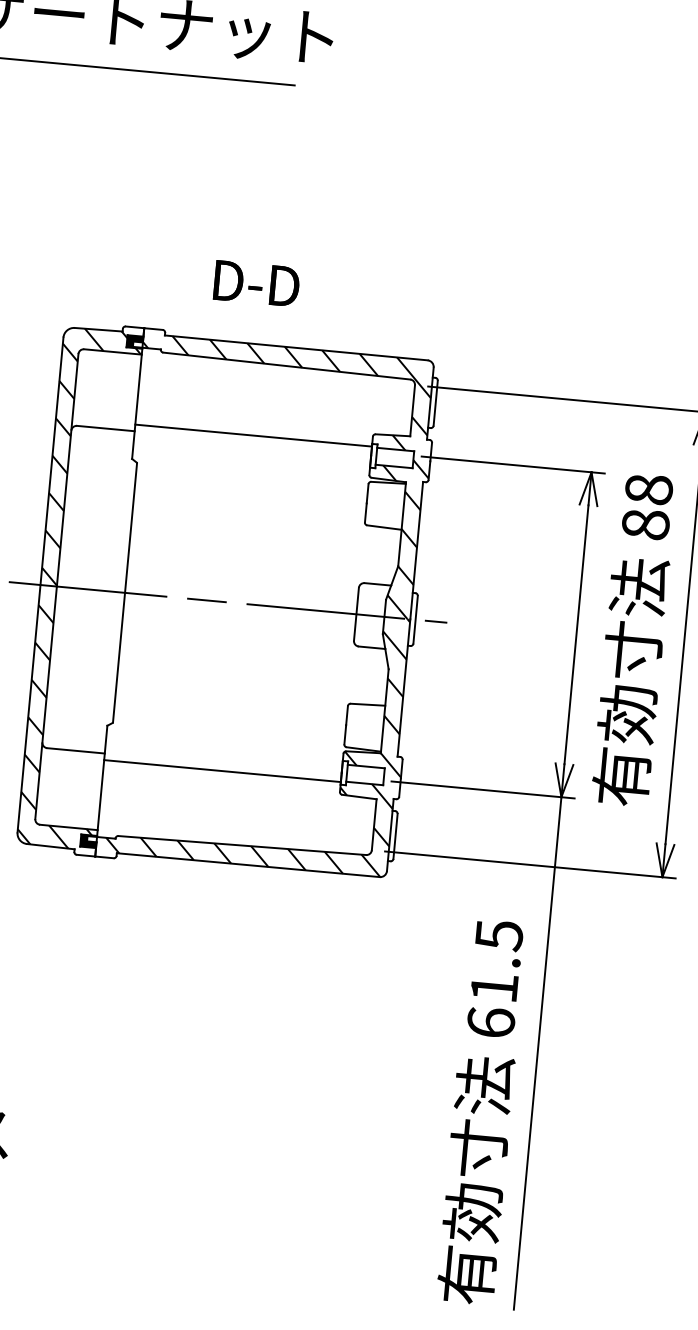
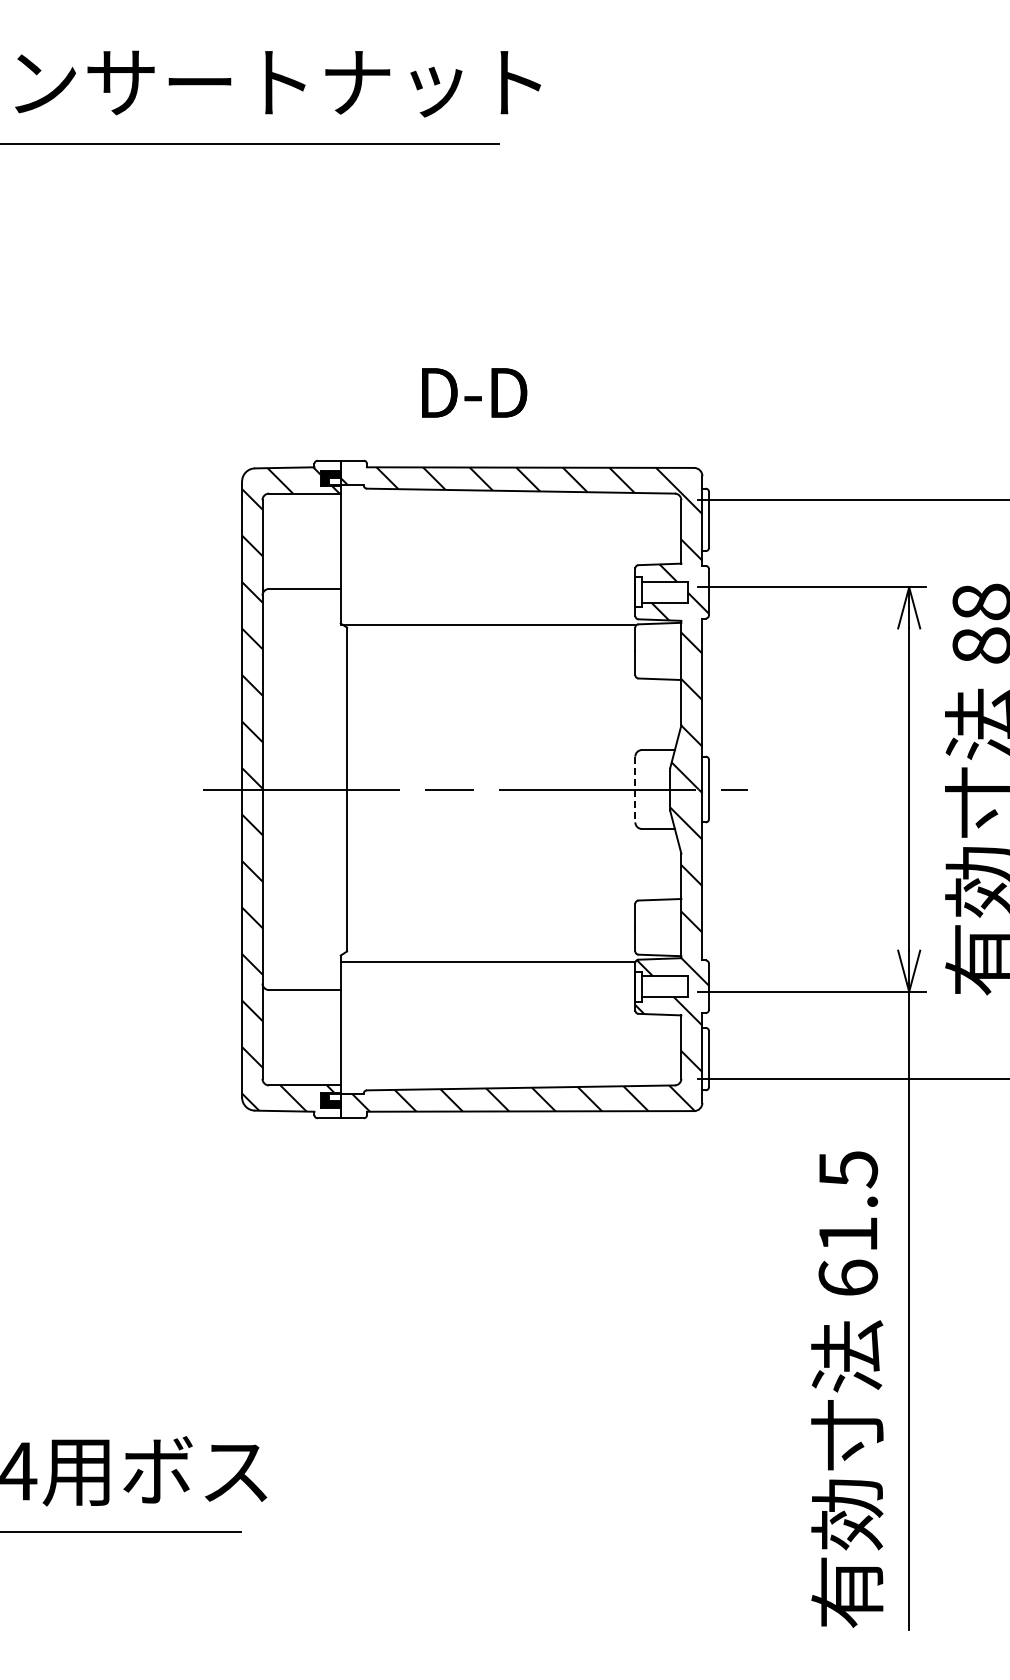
line: (253, 435) -> (487, 624), moved
line: (356, 614) -> (635, 789), solid -> dashed
line: (222, 771) -> (487, 962), moved

